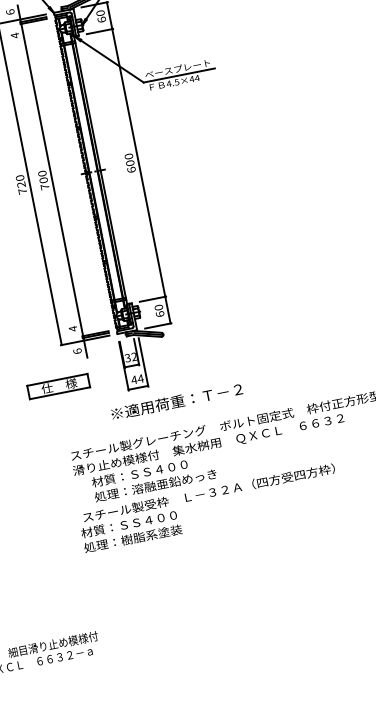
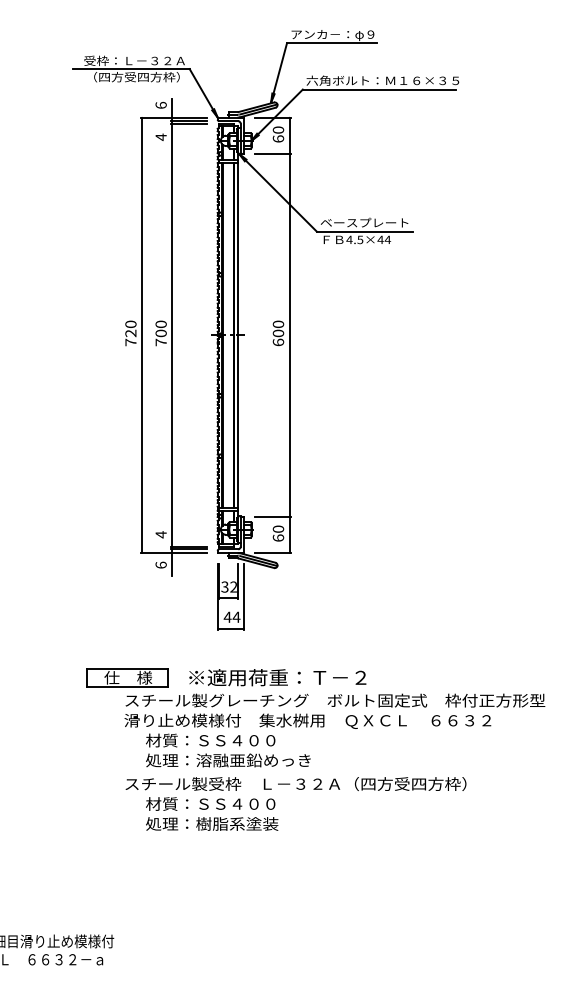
part: (58, 385) -> (127, 677), moved
text: (176, 401) -> (277, 677), moved
text: (131, 530) -> (212, 813), moved

